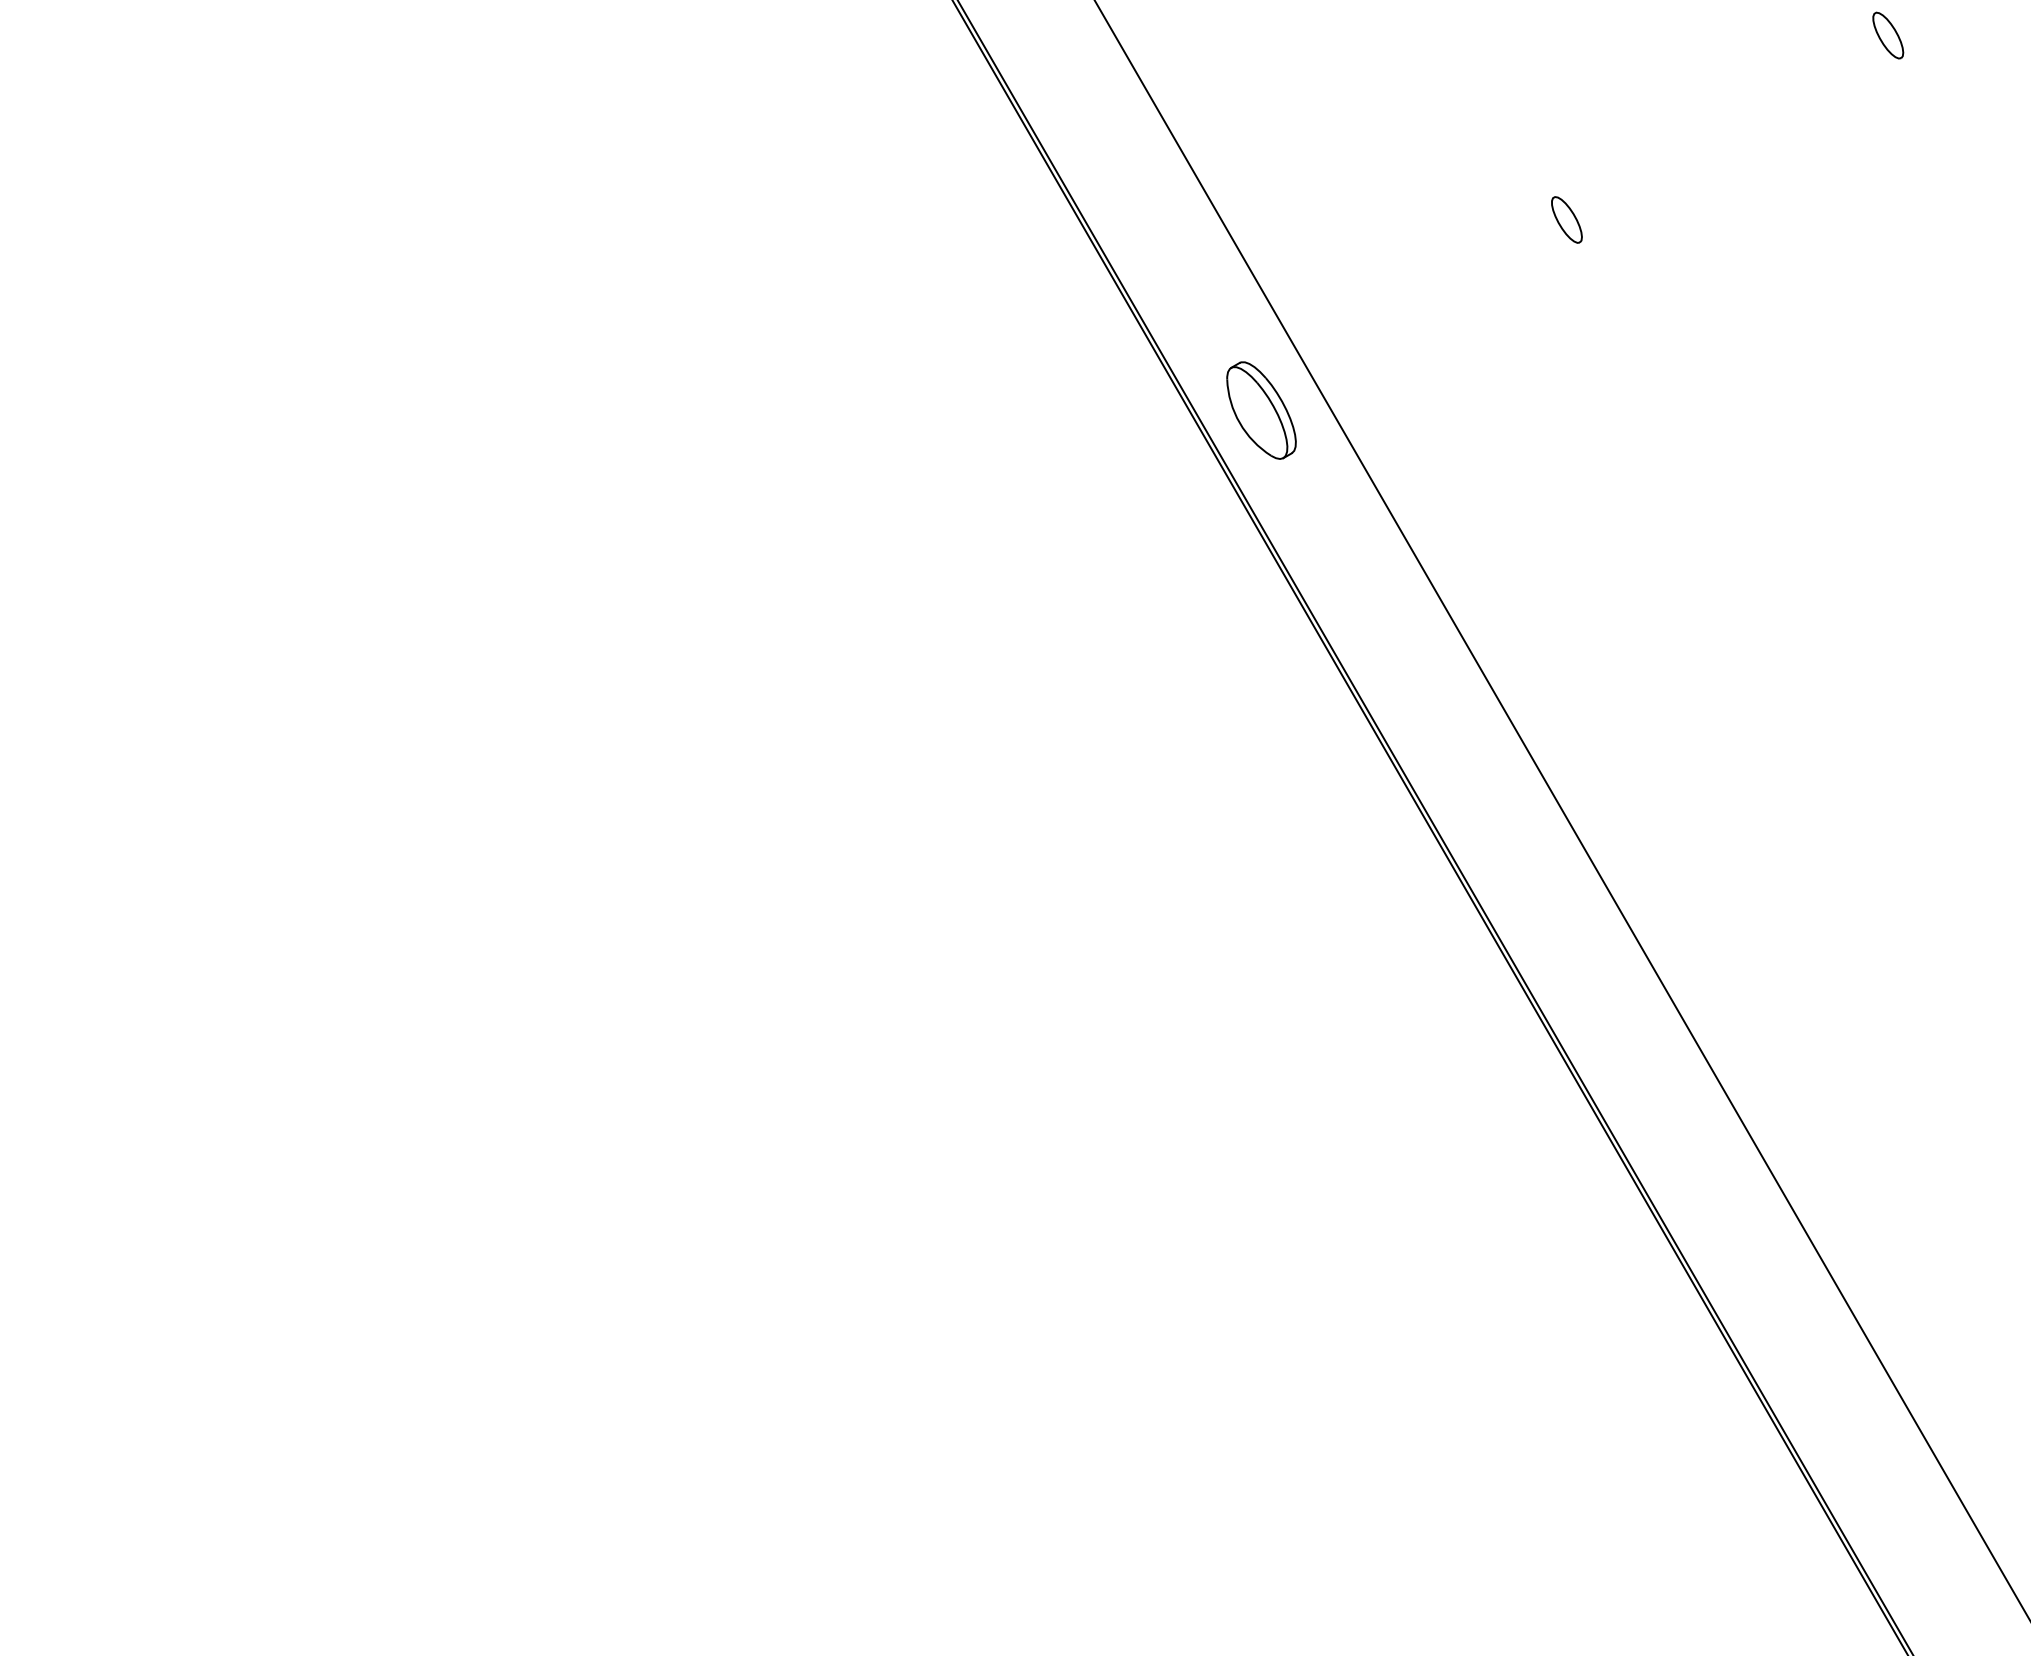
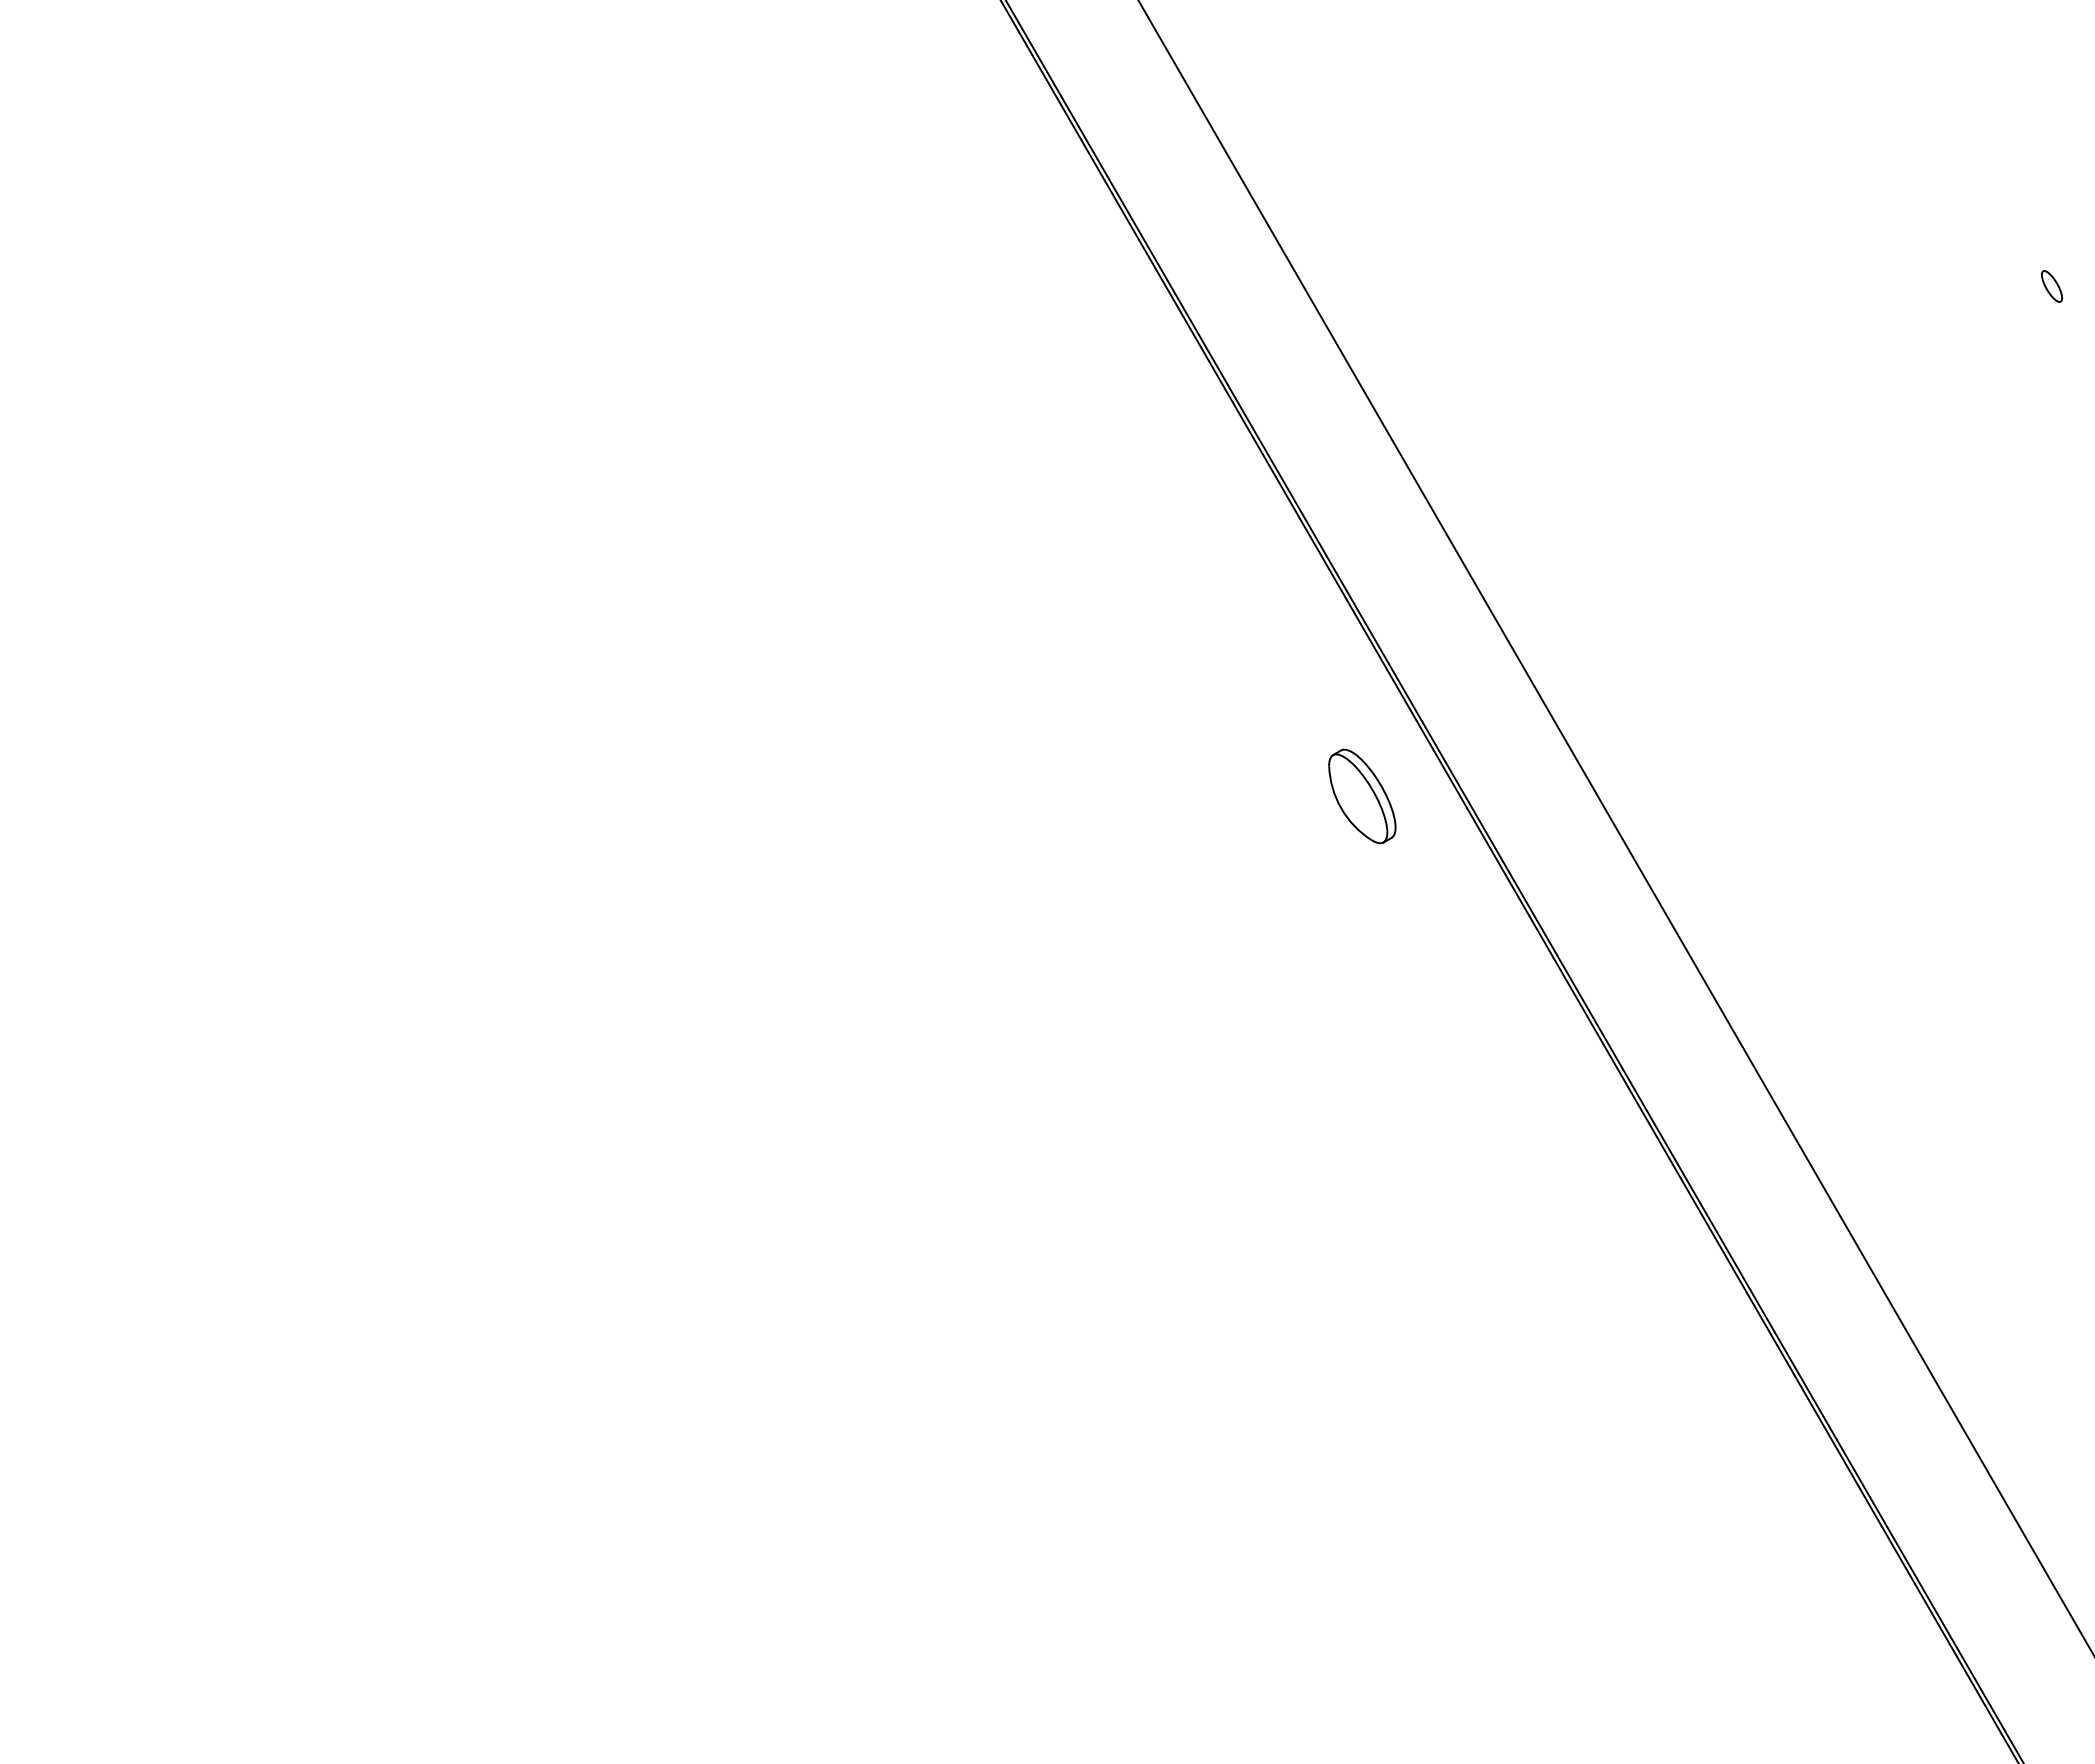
part: (1887, 35) -> (2051, 286), size x0.7
part: (1566, 219) -> (1740, 464), removed
part: (1261, 410) -> (1362, 796), moved

